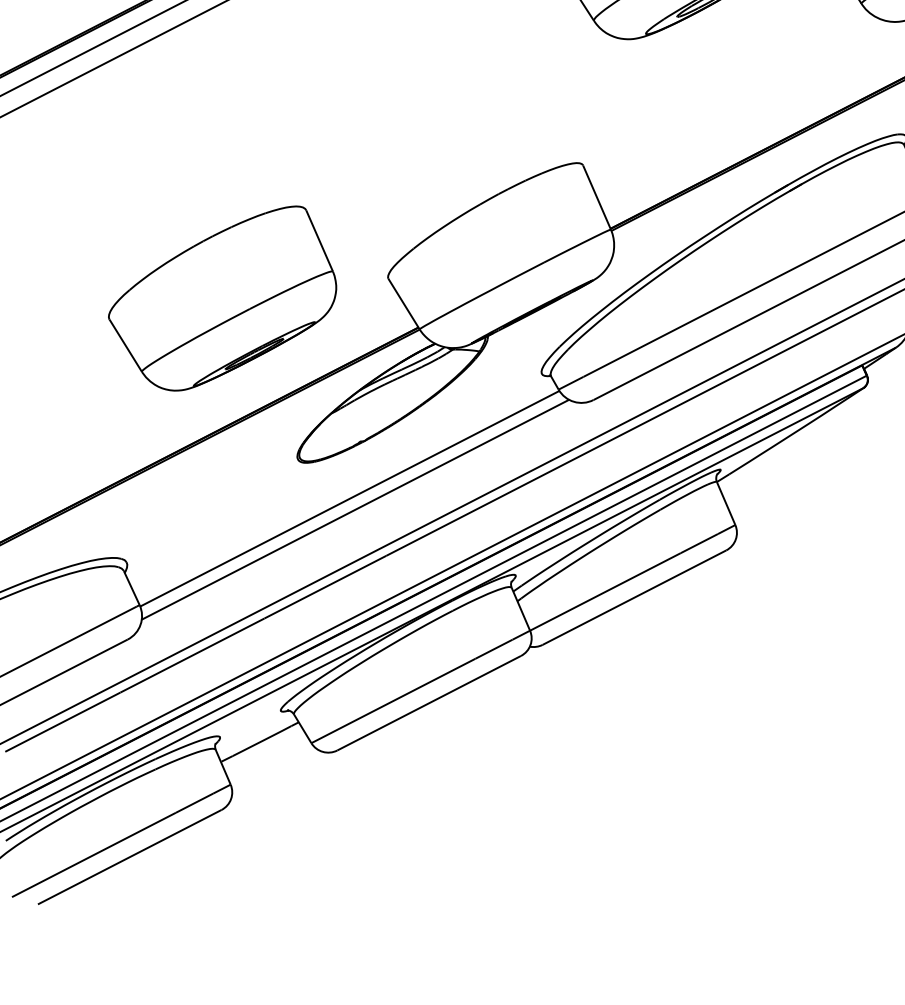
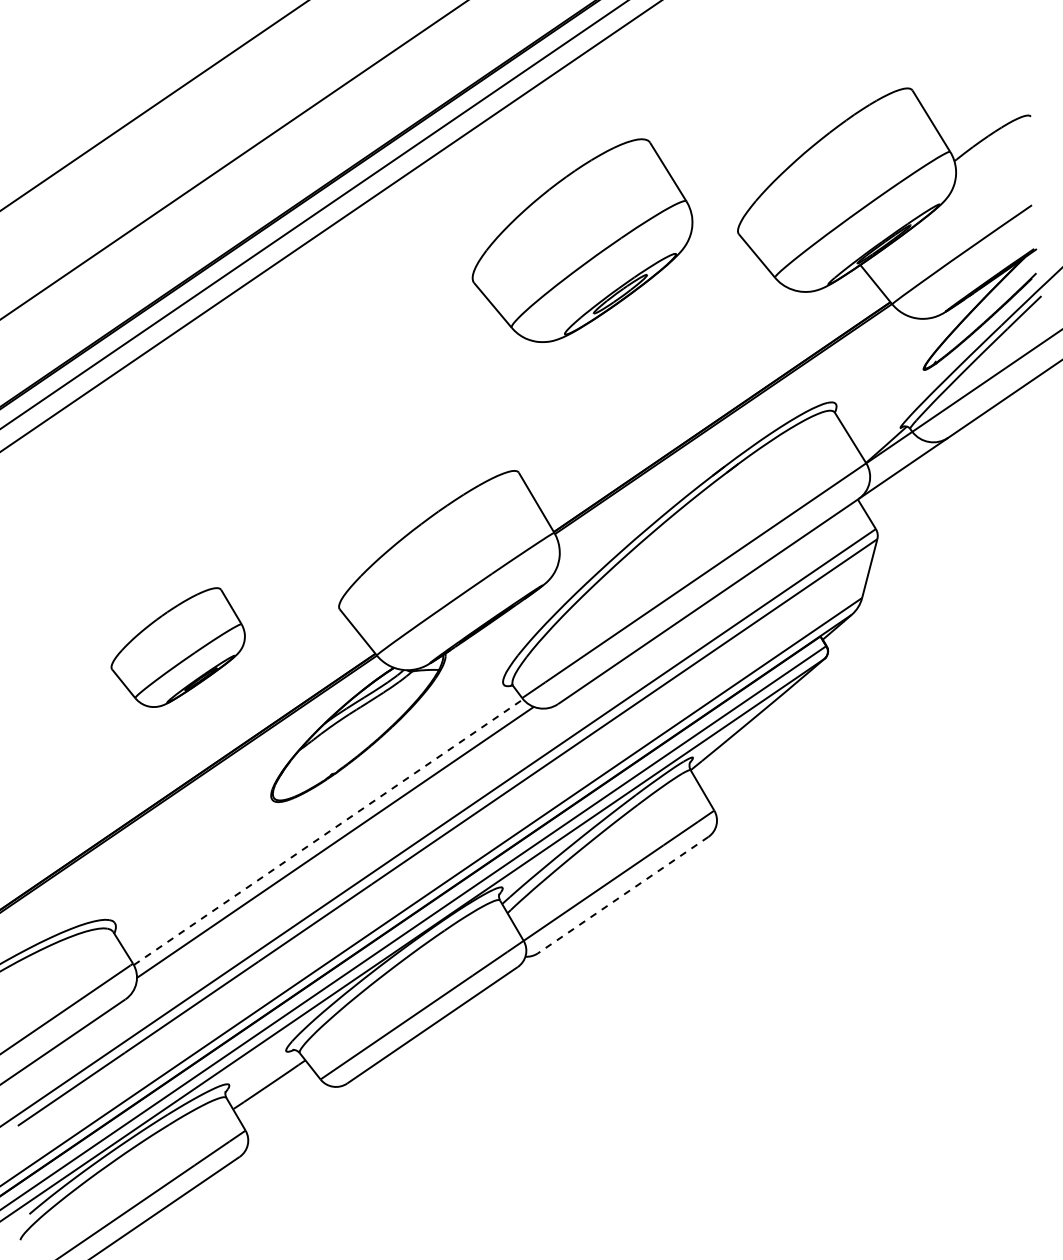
part: (223, 296) -> (178, 647), size x0.6
line: (349, 499) -> (328, 832), solid -> dashed
line: (633, 597) -> (622, 895), solid -> dashed

